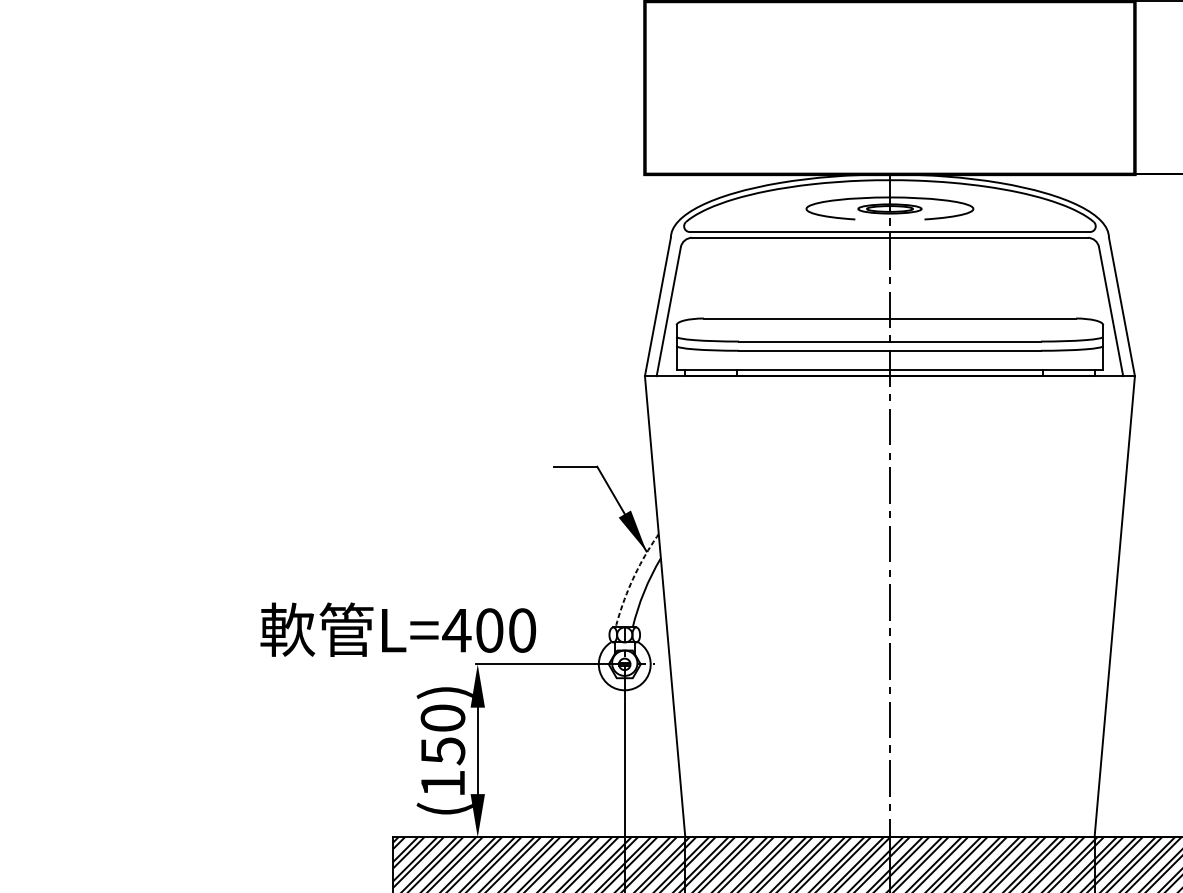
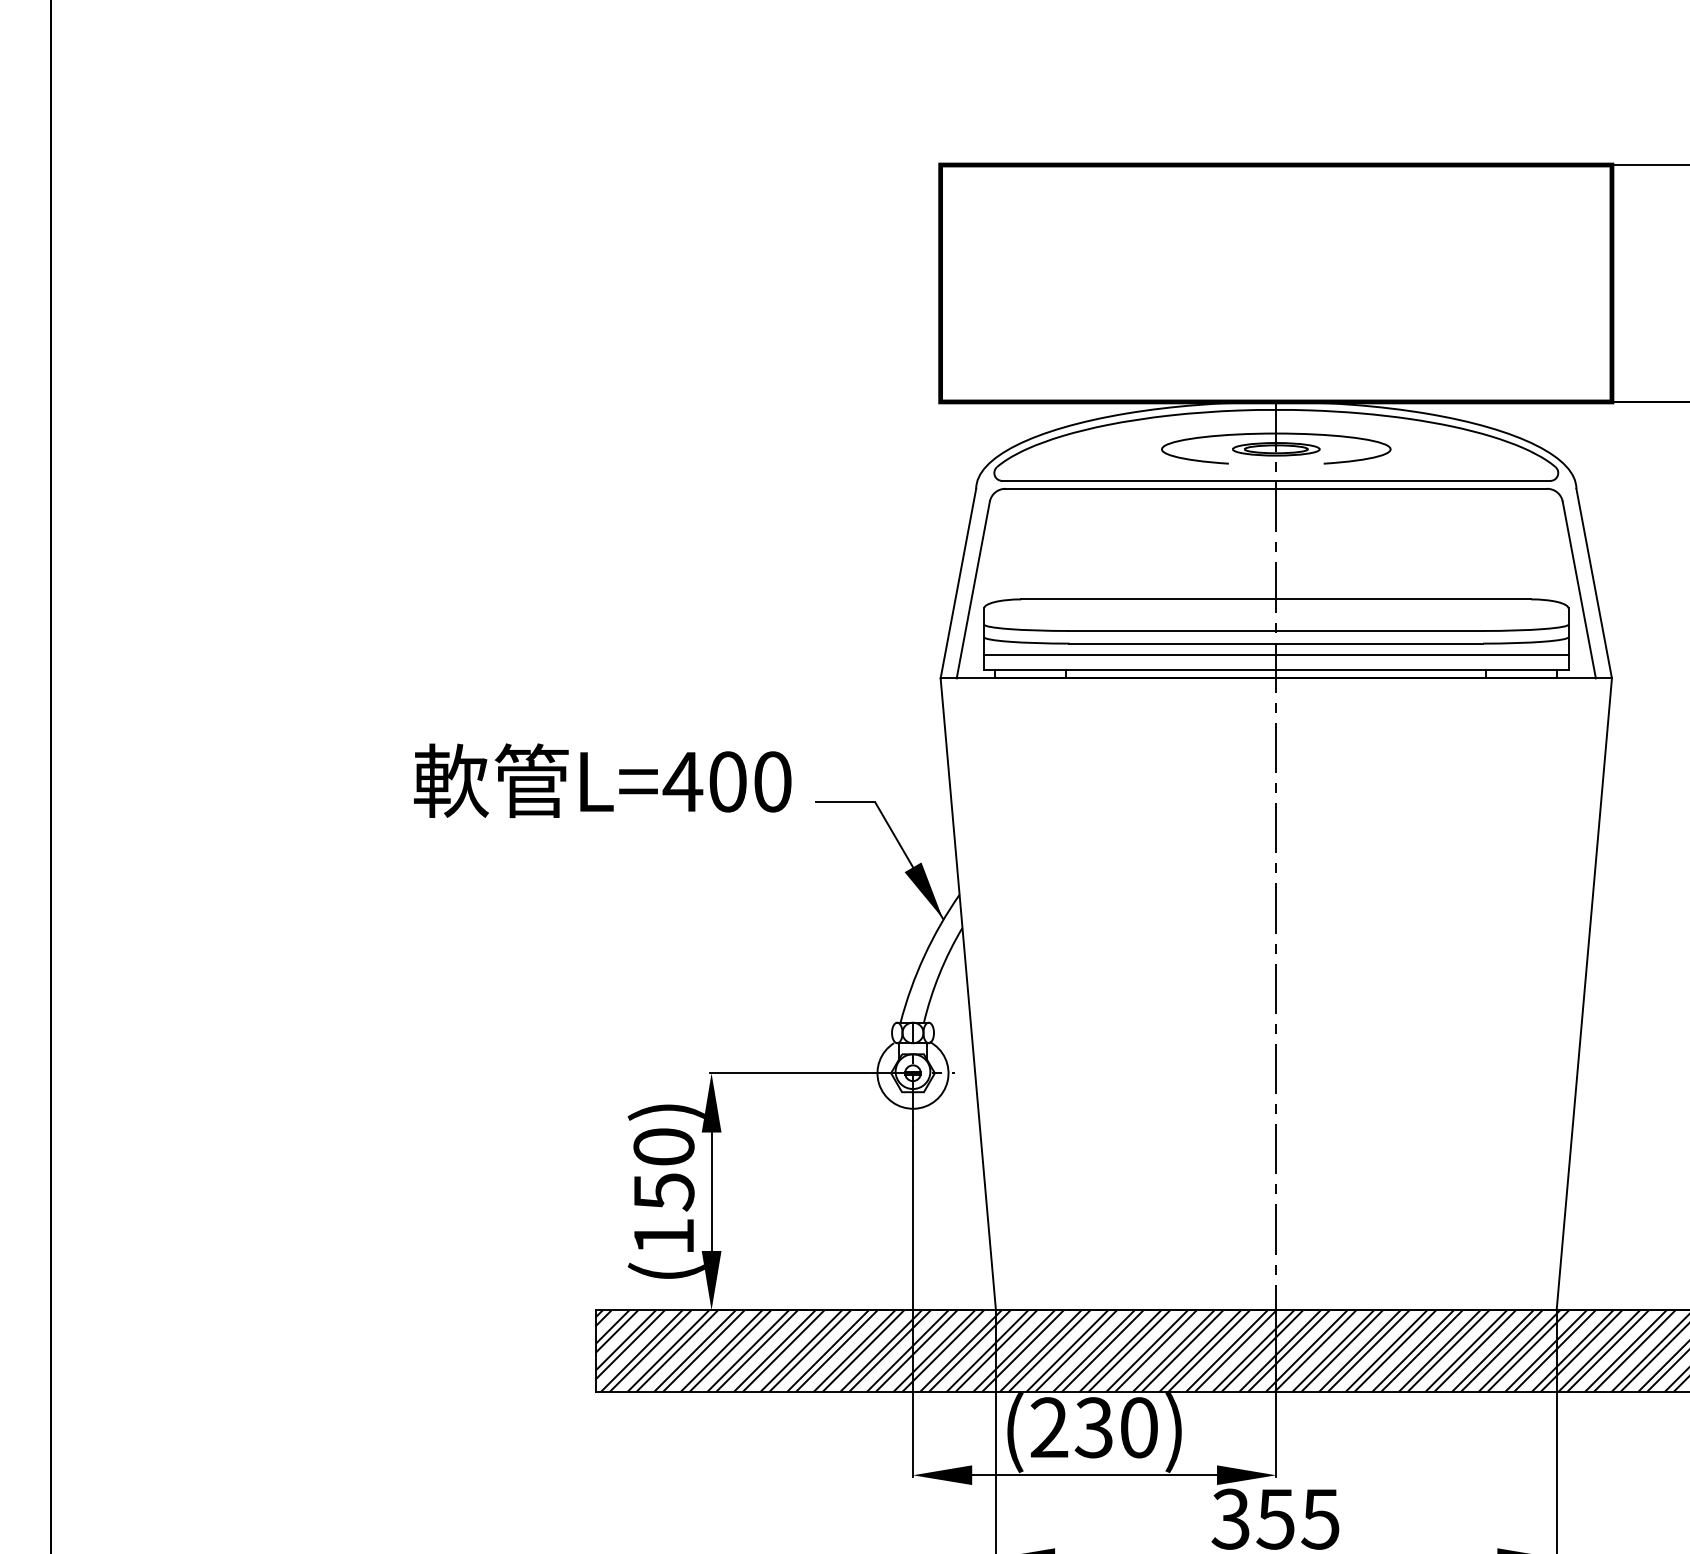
line: (890, 358) -> (1276, 654), added
arc: (633, 579) -> (924, 956), dashed -> solid
text: (398, 629) -> (602, 780), moved

